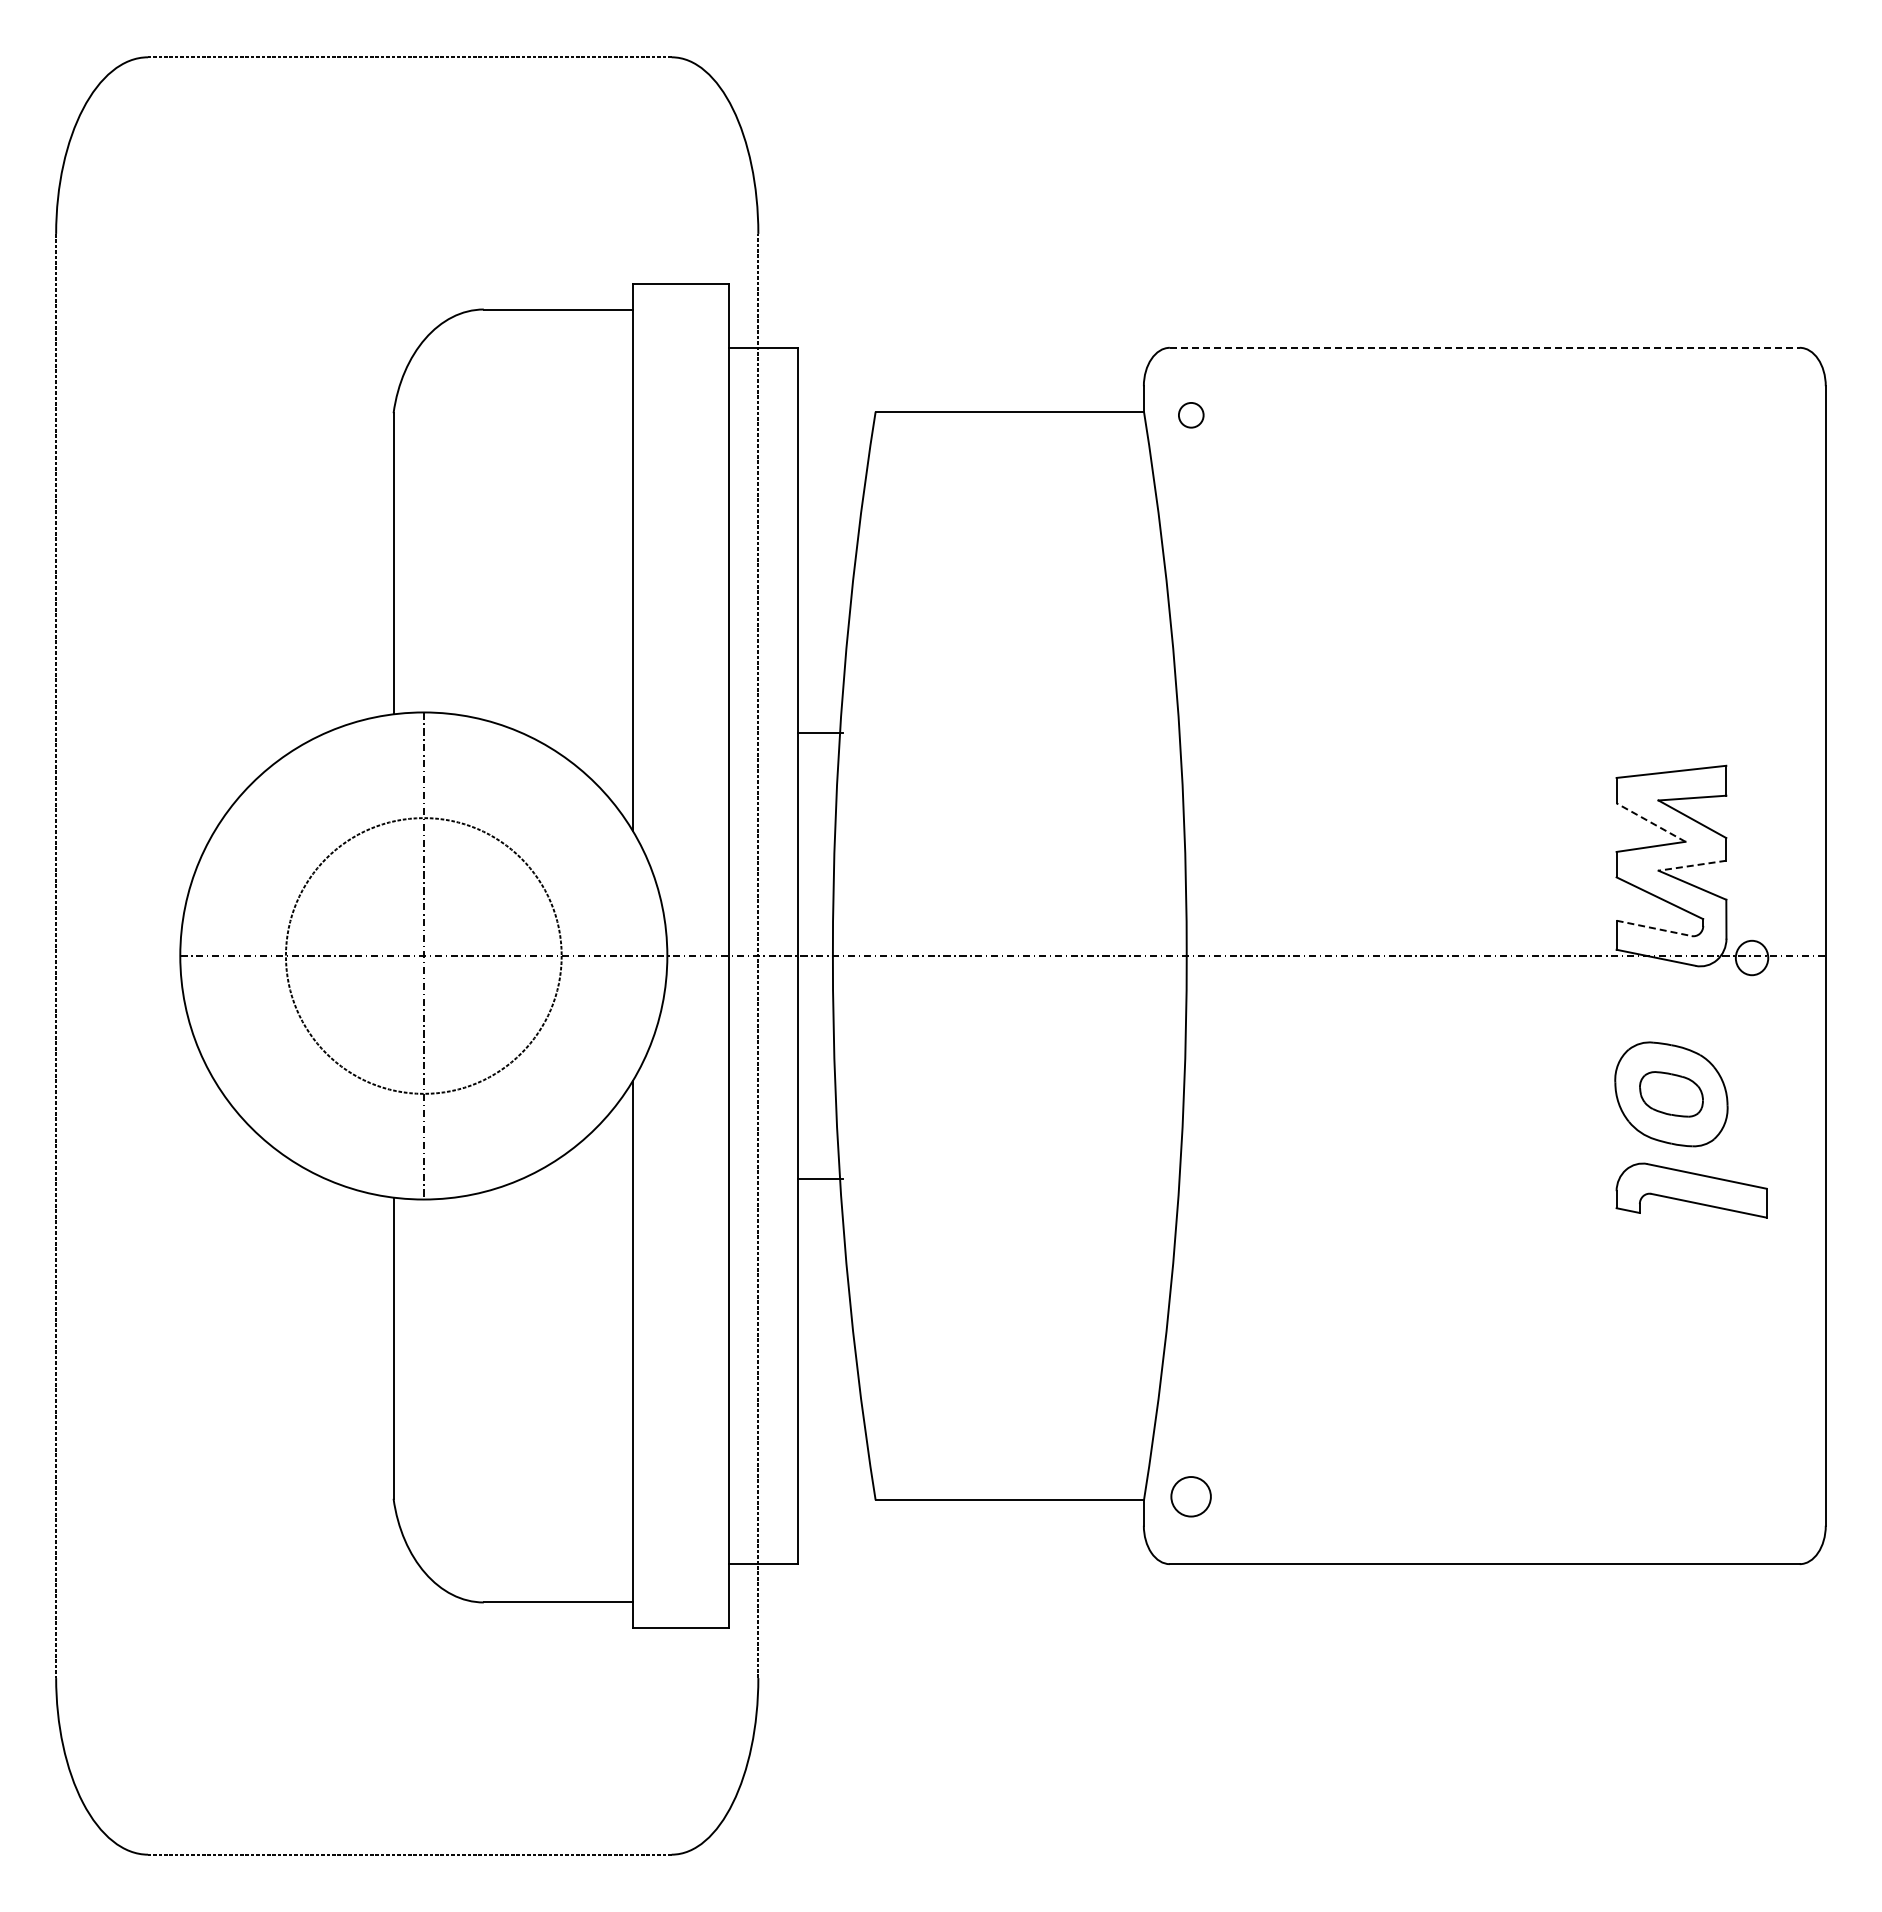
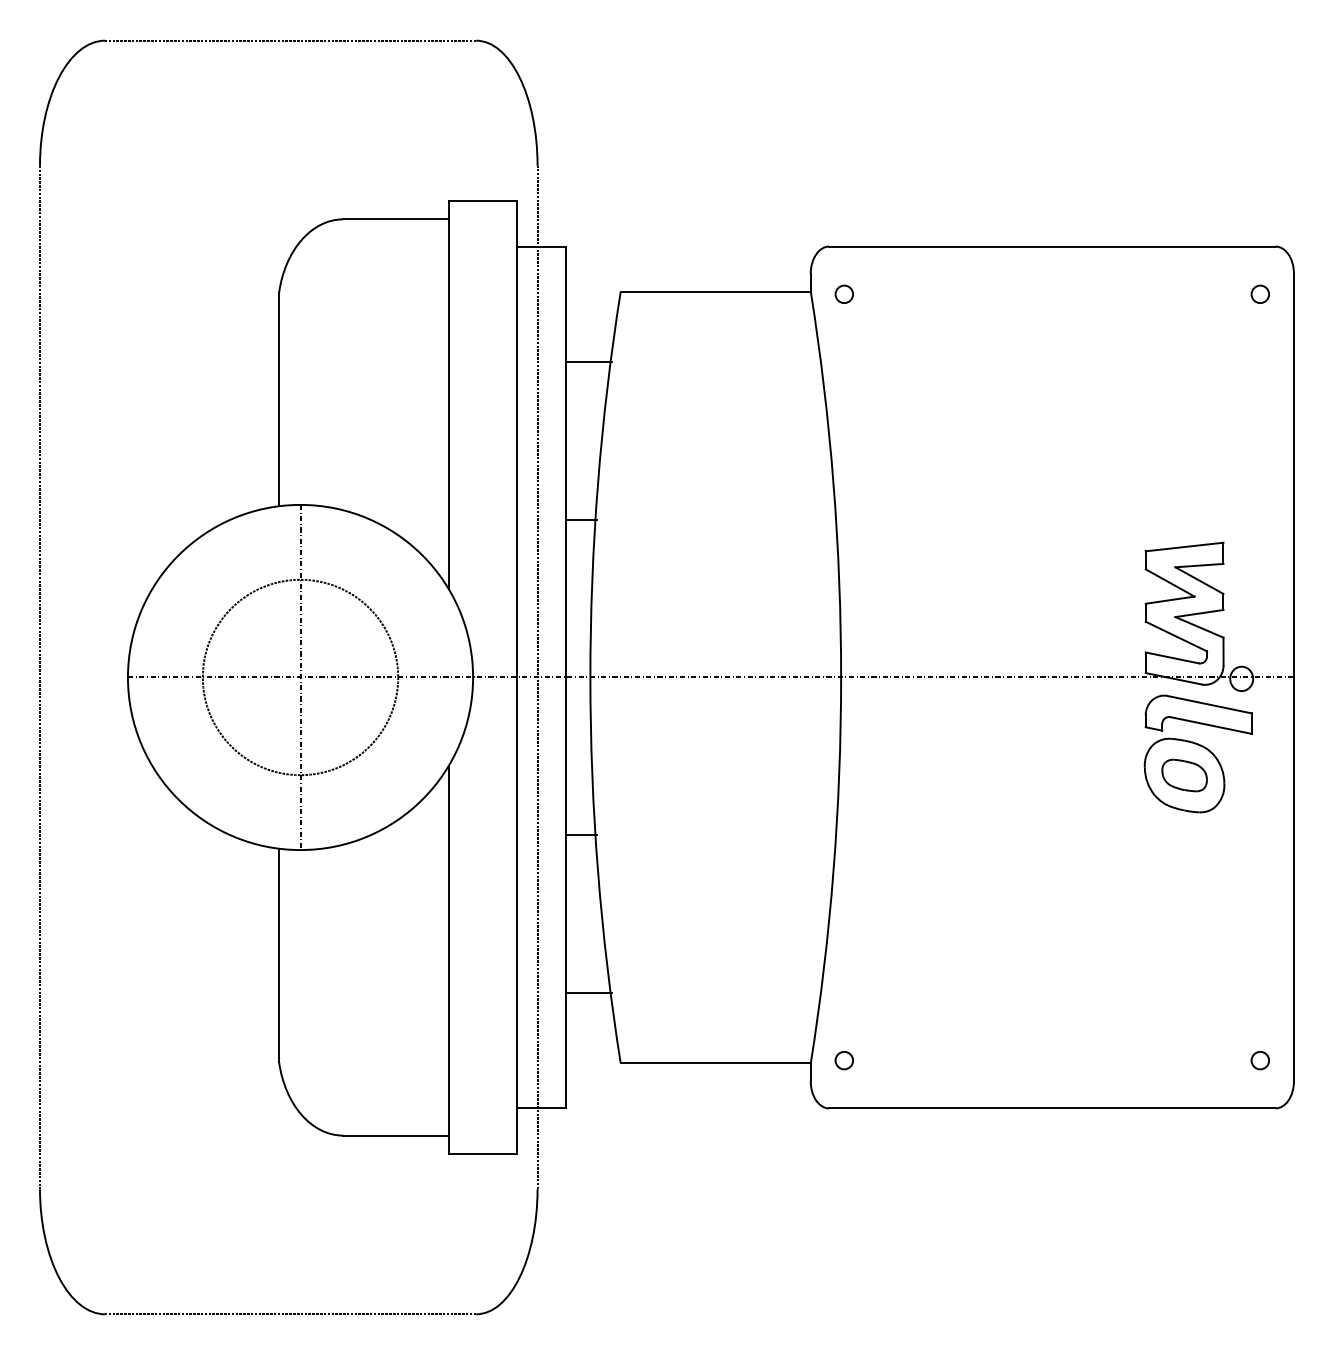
line: (1484, 347) -> (1052, 246), dashed -> solid
circle: (1778, 415) -> (1260, 294), added
line: (830, 510) -> (588, 361), added
line: (1650, 822) -> (1169, 582), dashed -> solid
line: (1691, 865) -> (1198, 613), dashed -> solid
line: (1654, 928) -> (1172, 658), dashed -> solid
part: (1691, 1190) -> (1198, 714), moved
line: (830, 1401) -> (588, 993), added
circle: (1191, 1496) -> (844, 1060), size x0.62
circle: (1778, 1496) -> (1260, 1060), added

